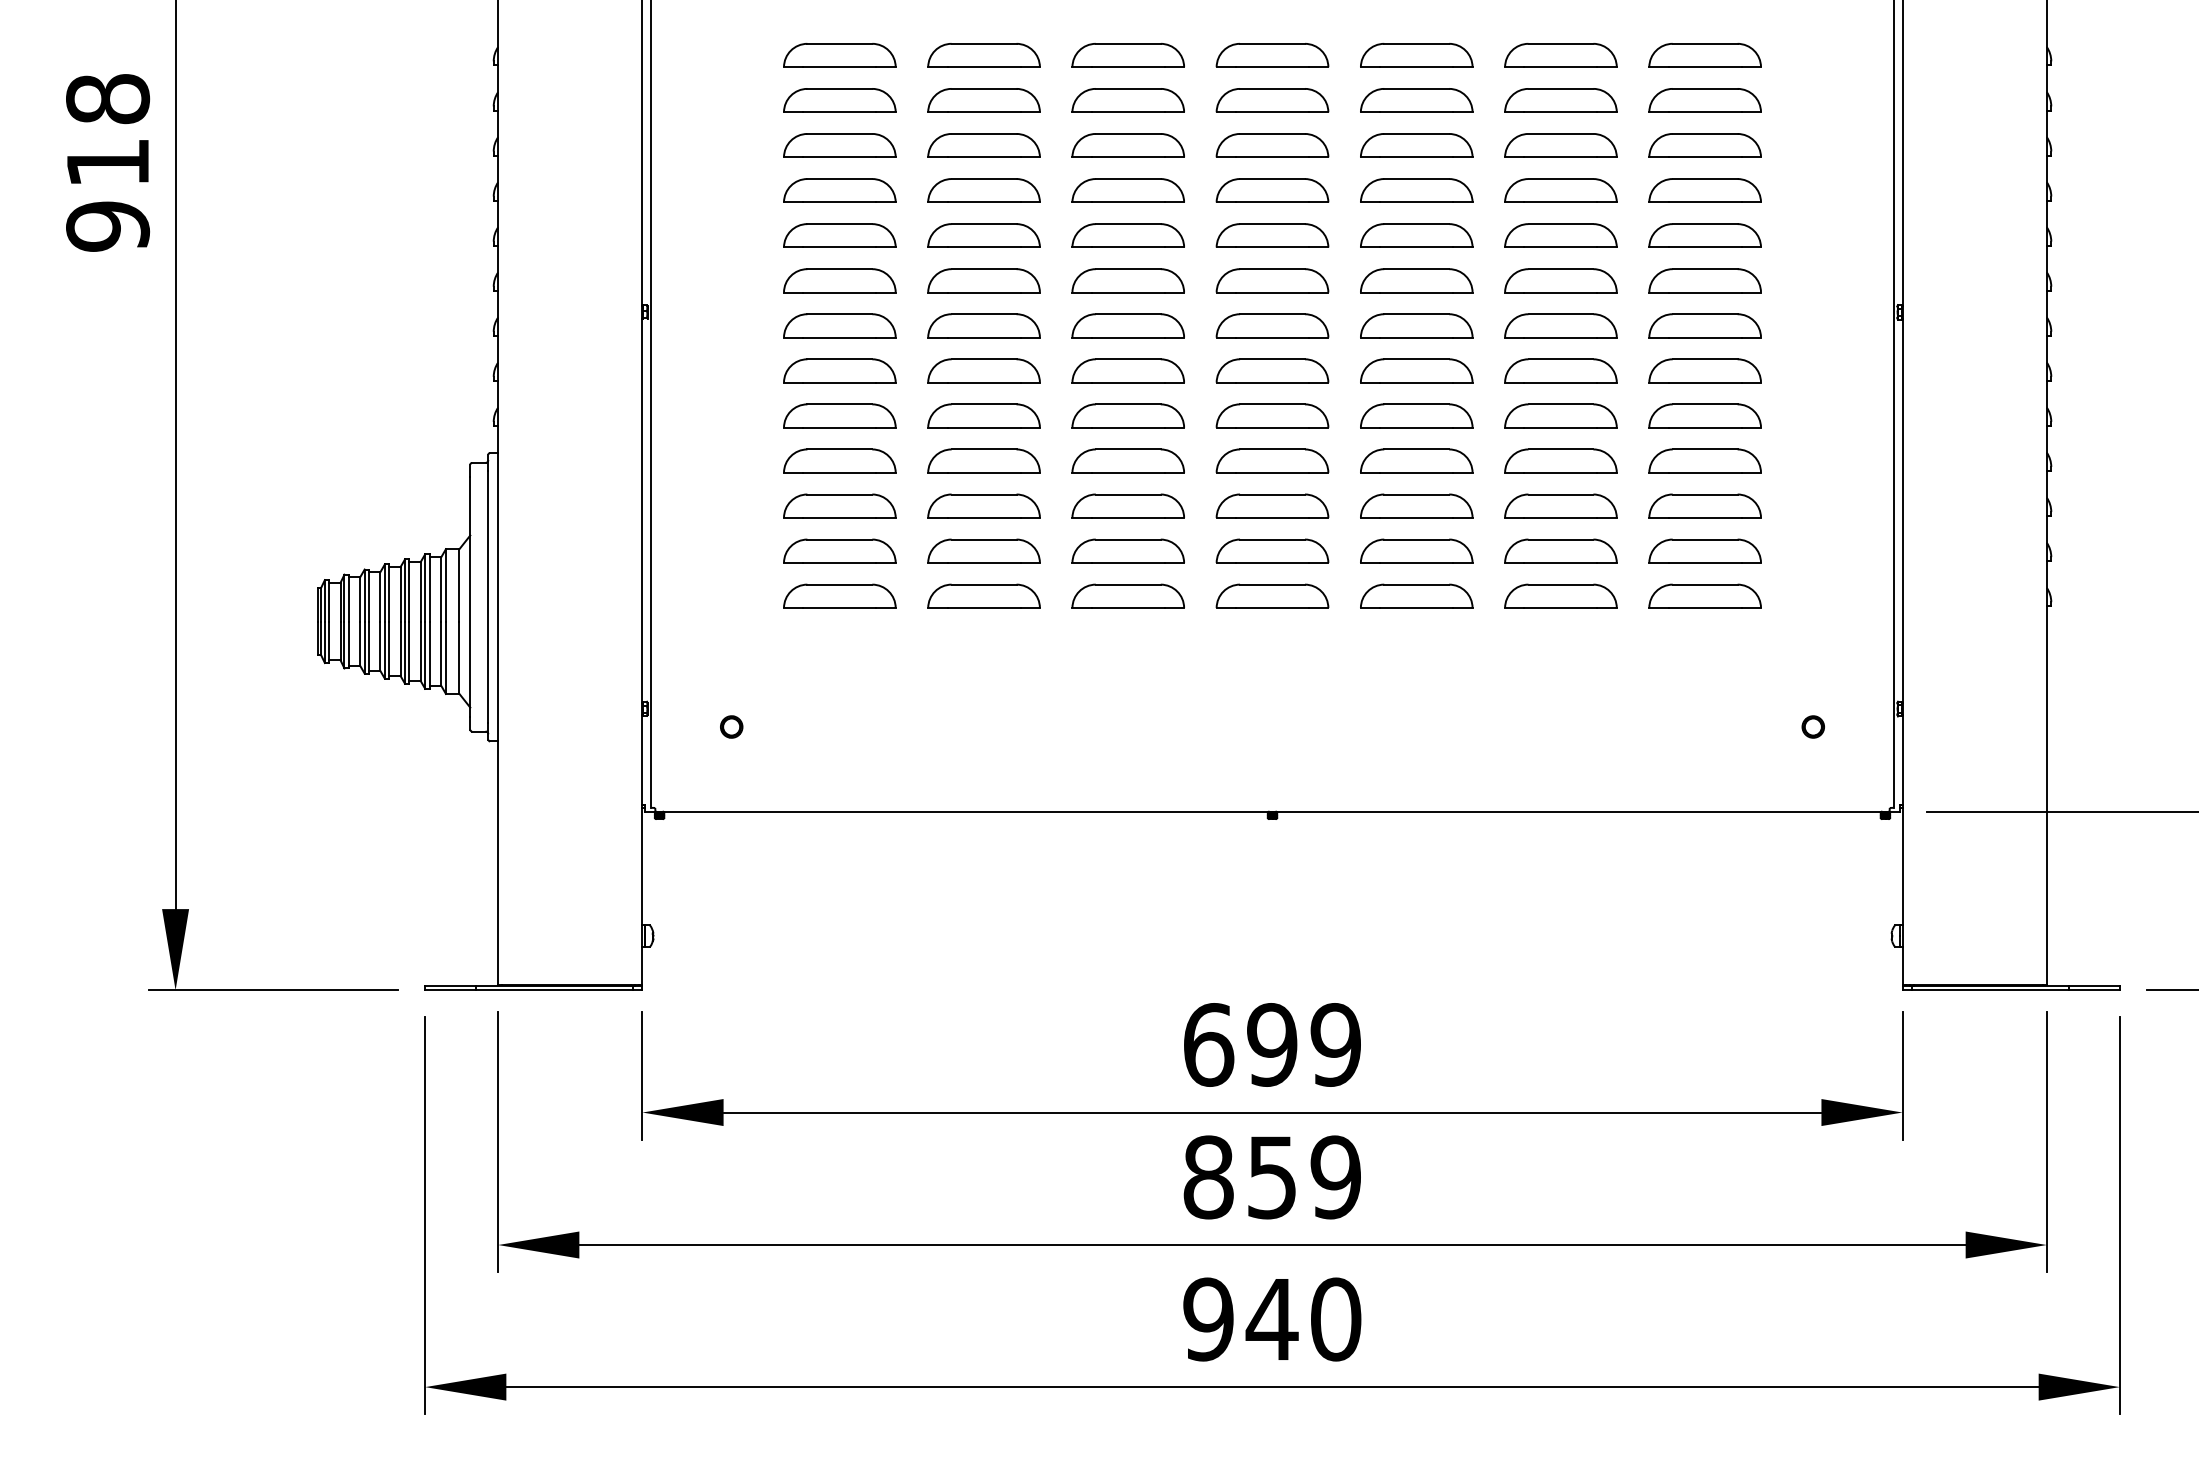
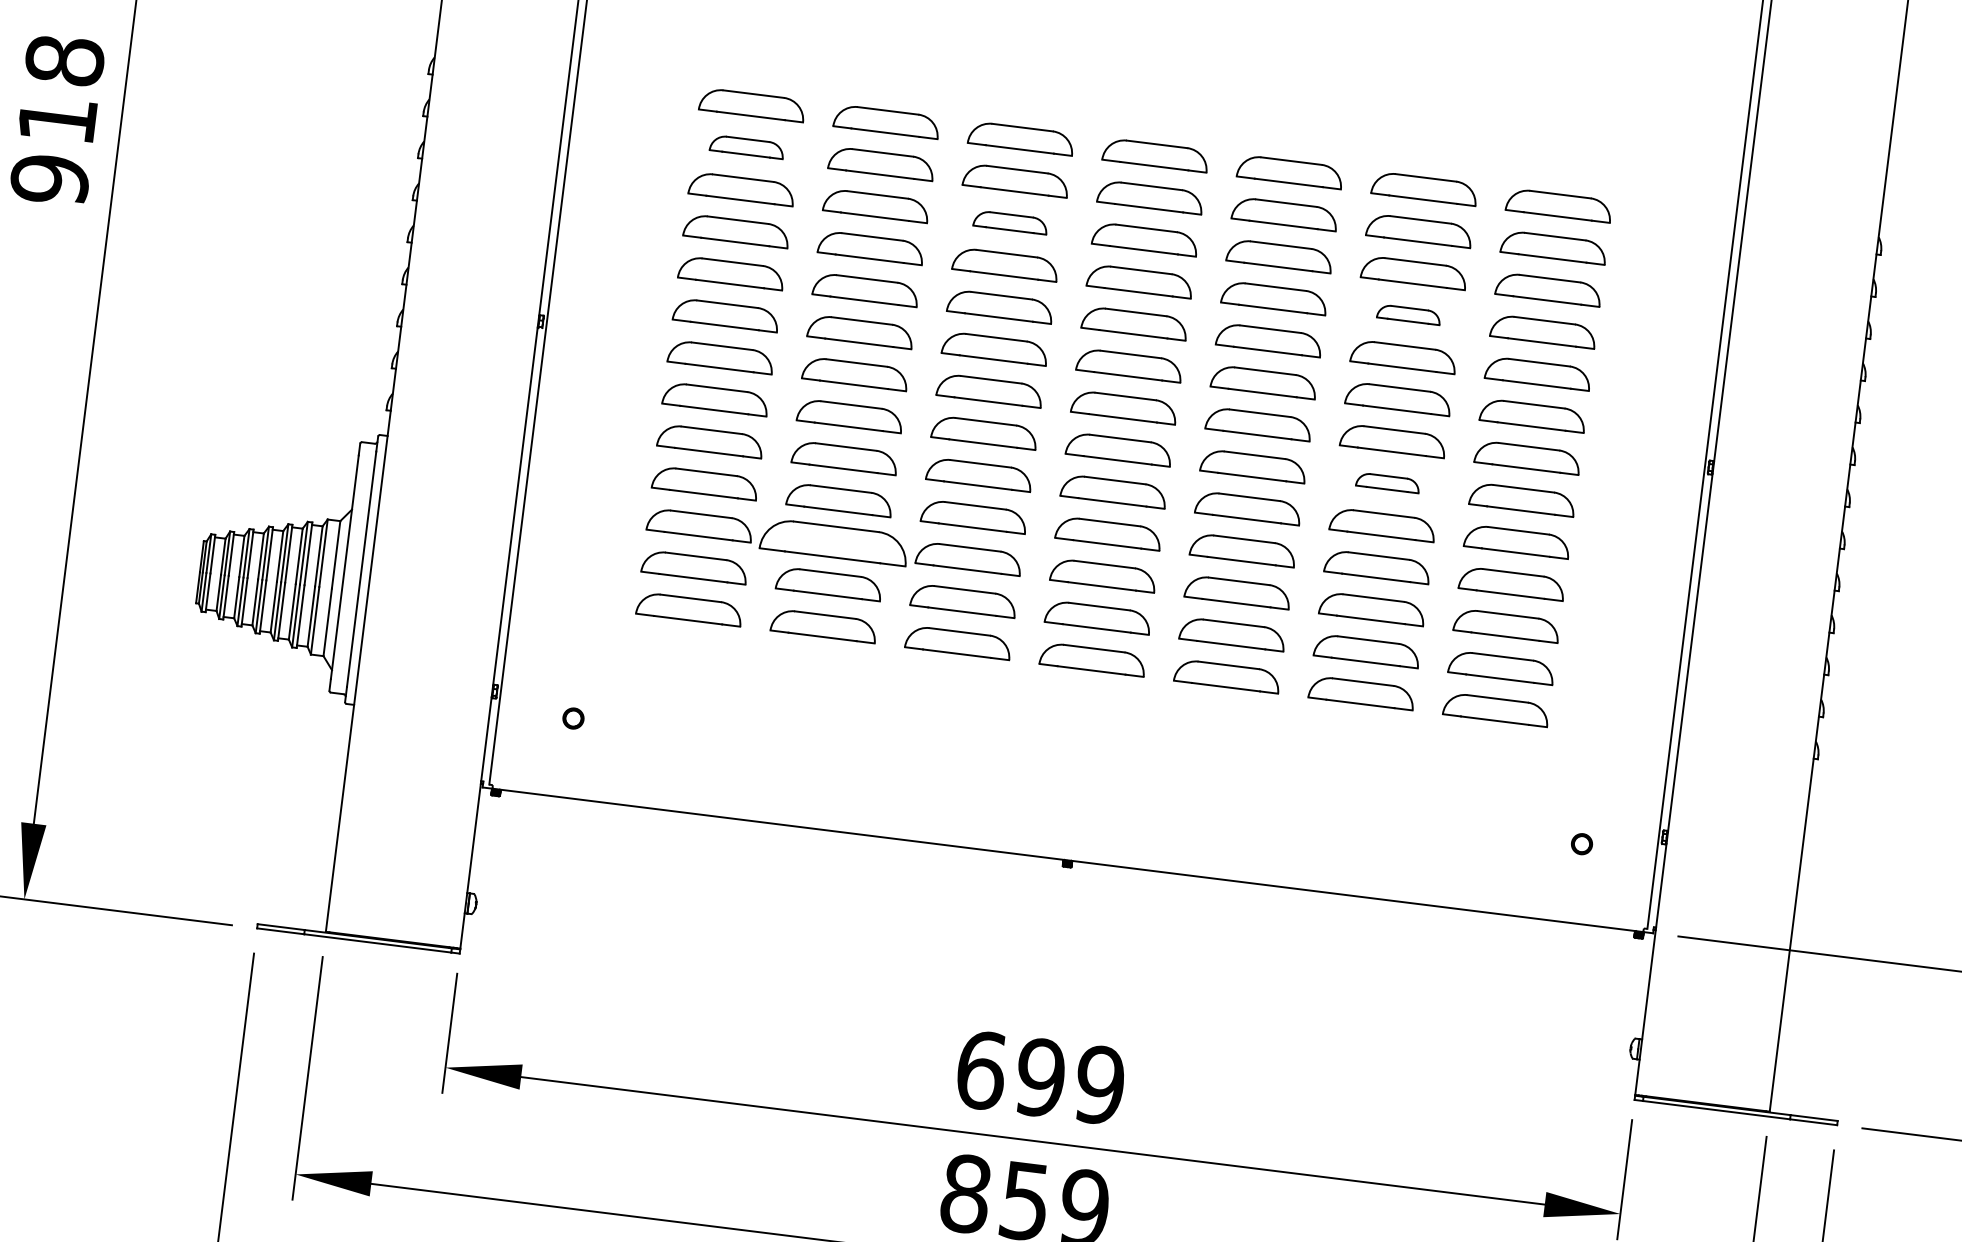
part: (839, 100) -> (746, 146), size x0.7
part: (1127, 145) -> (1010, 222), size x0.7
part: (1560, 190) -> (1408, 314), size x0.6
part: (1560, 370) -> (1387, 482), size x0.6
part: (983, 505) -> (833, 541), size x1.4

